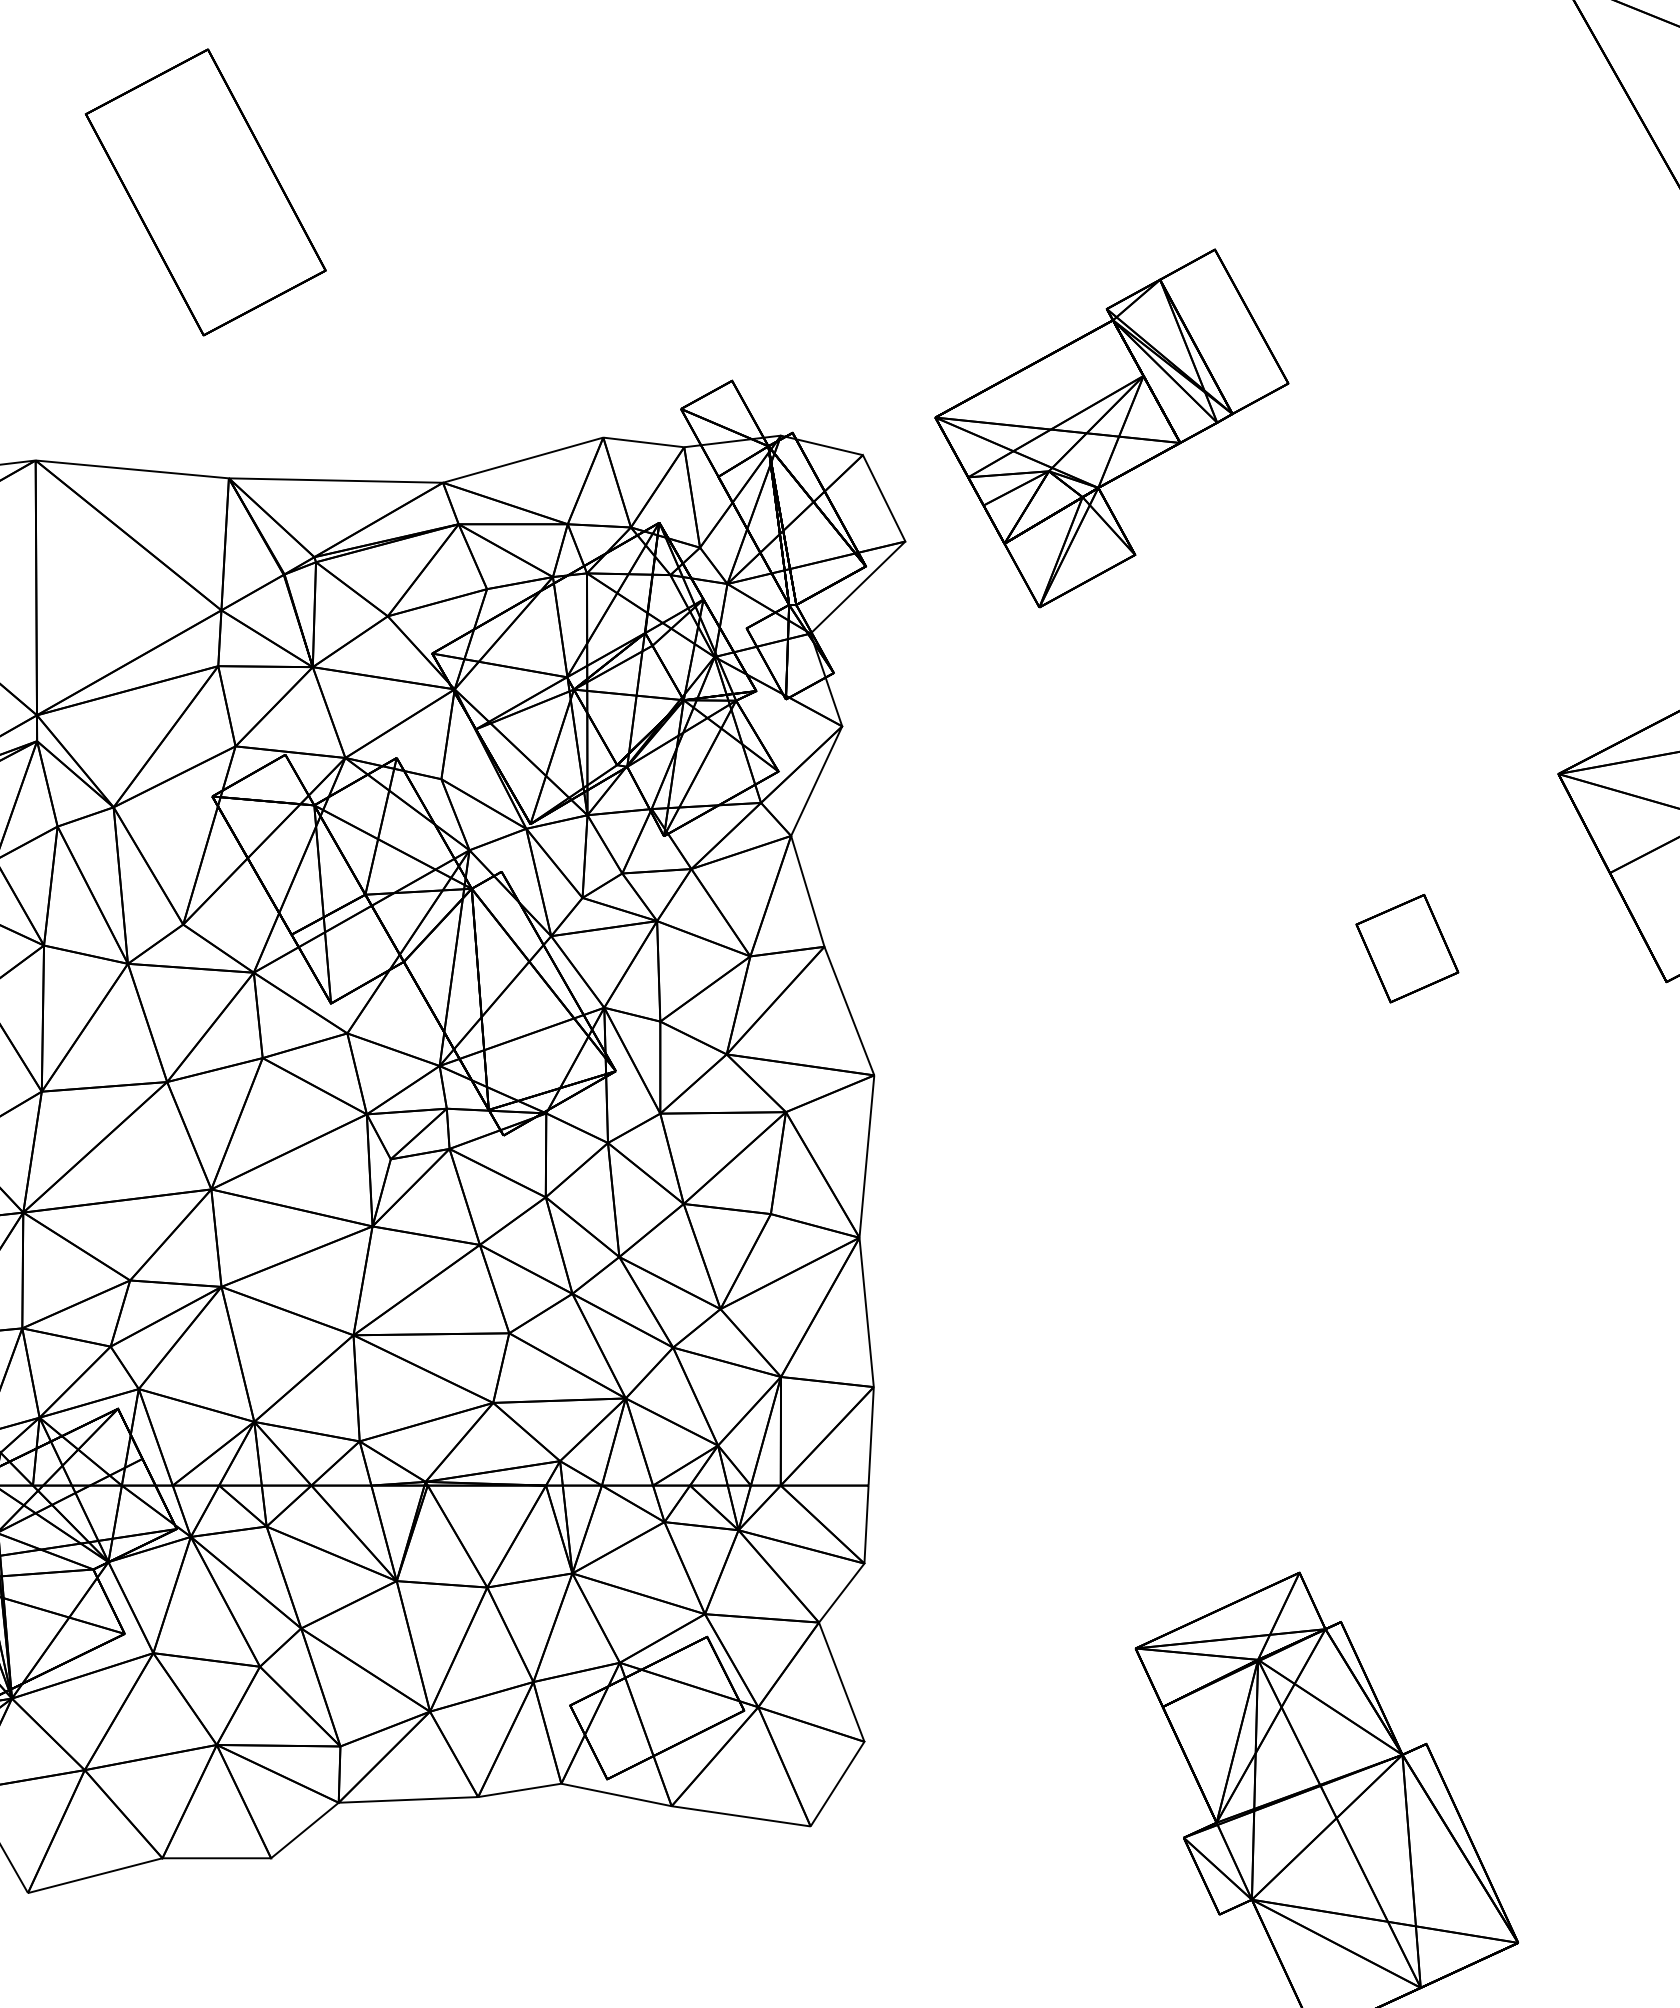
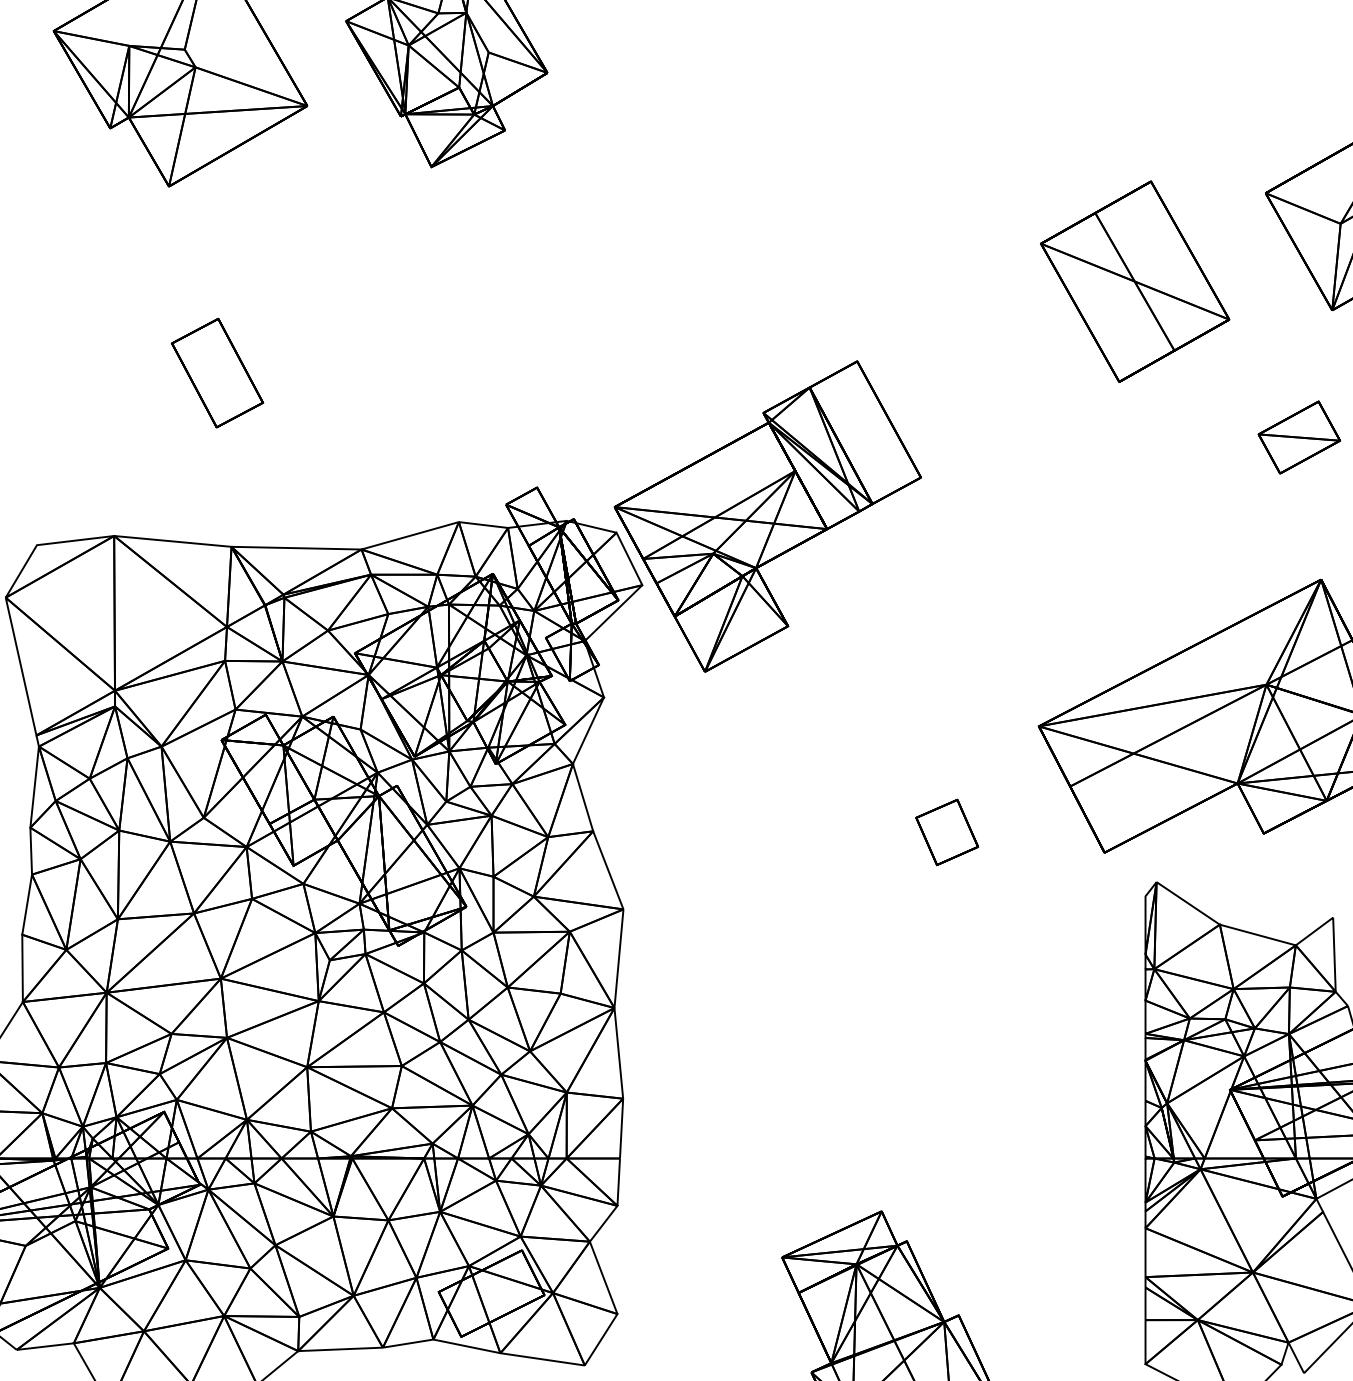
part: (205, 191) -> (217, 372), size x0.62
part: (1111, 428) -> (767, 516), size x1.43

